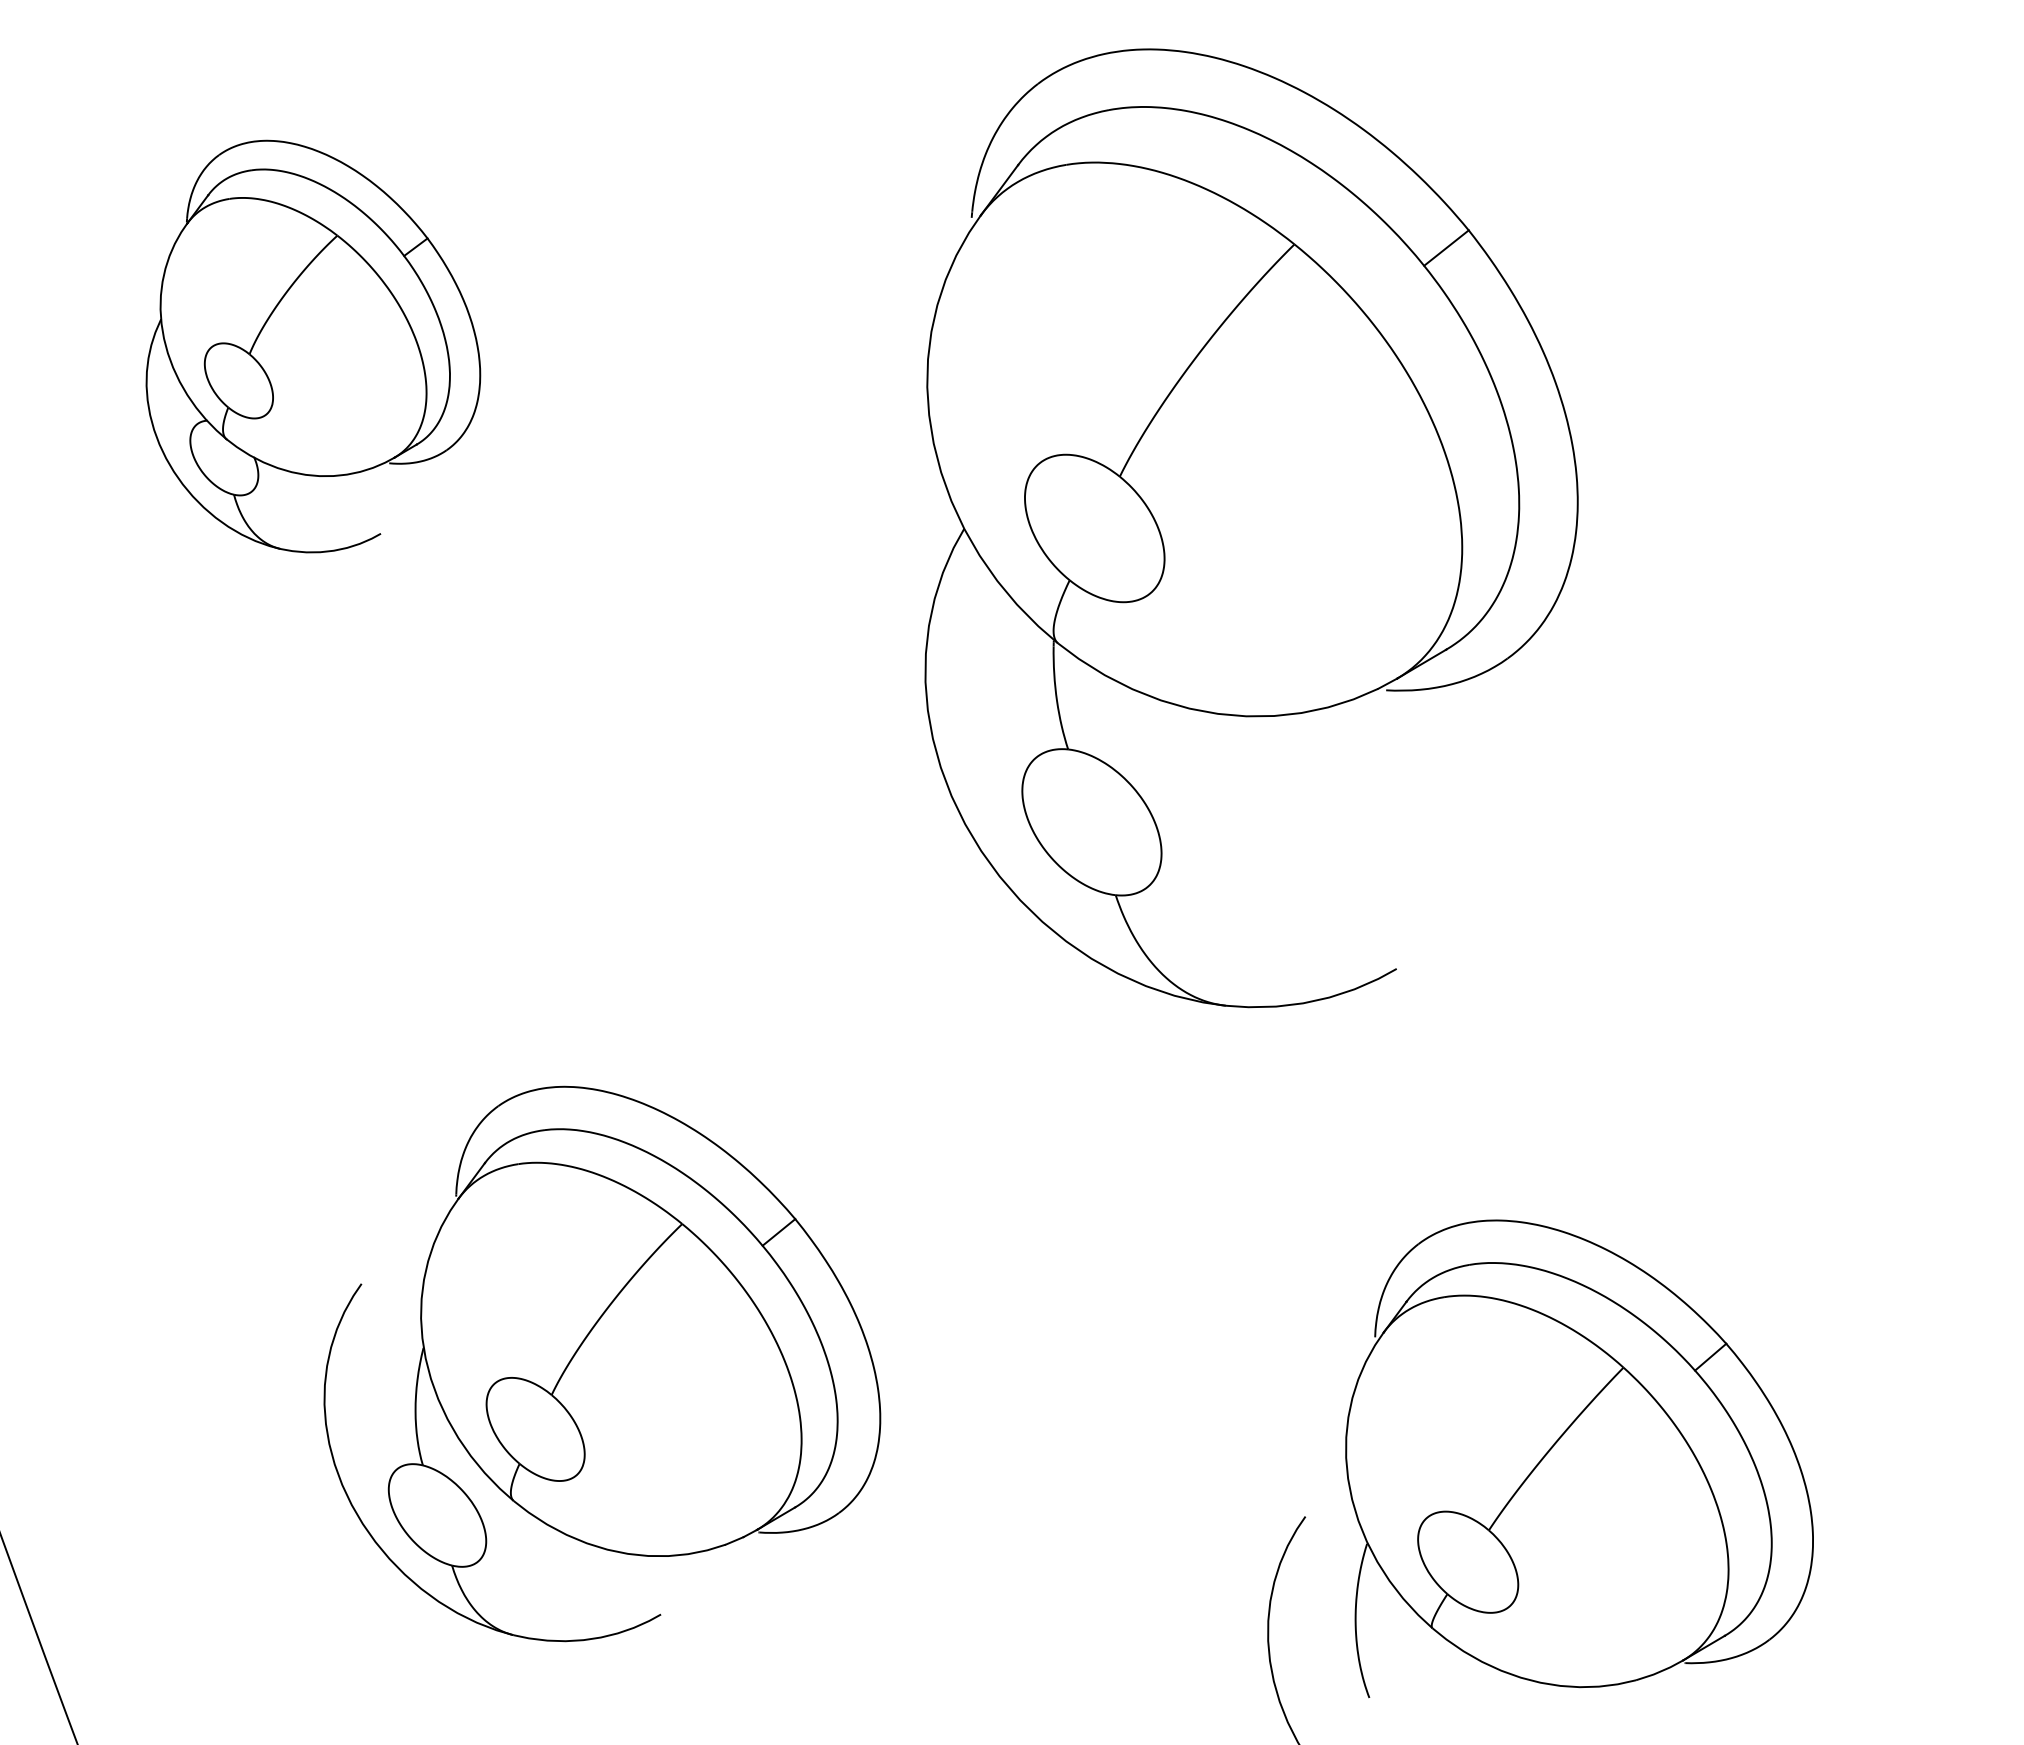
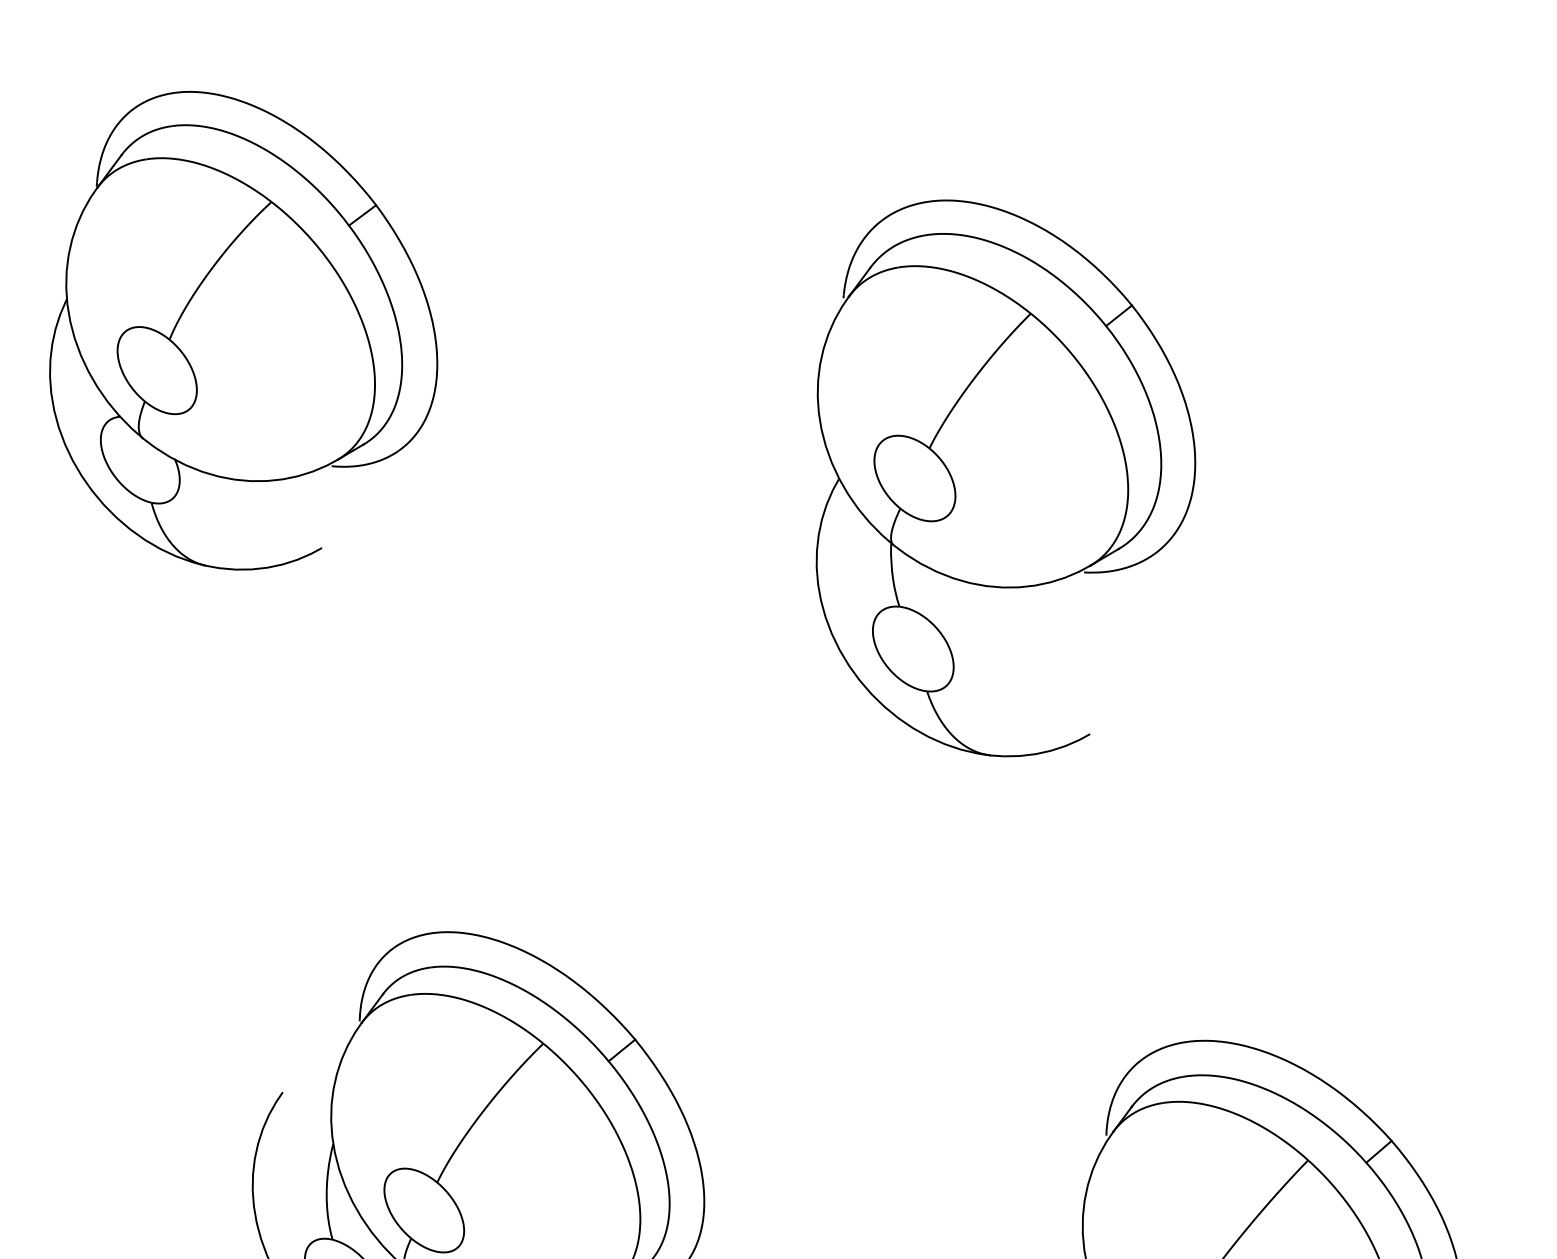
part: (313, 346) -> (243, 330), size x1.43
part: (1251, 528) -> (1005, 478), size x0.71

